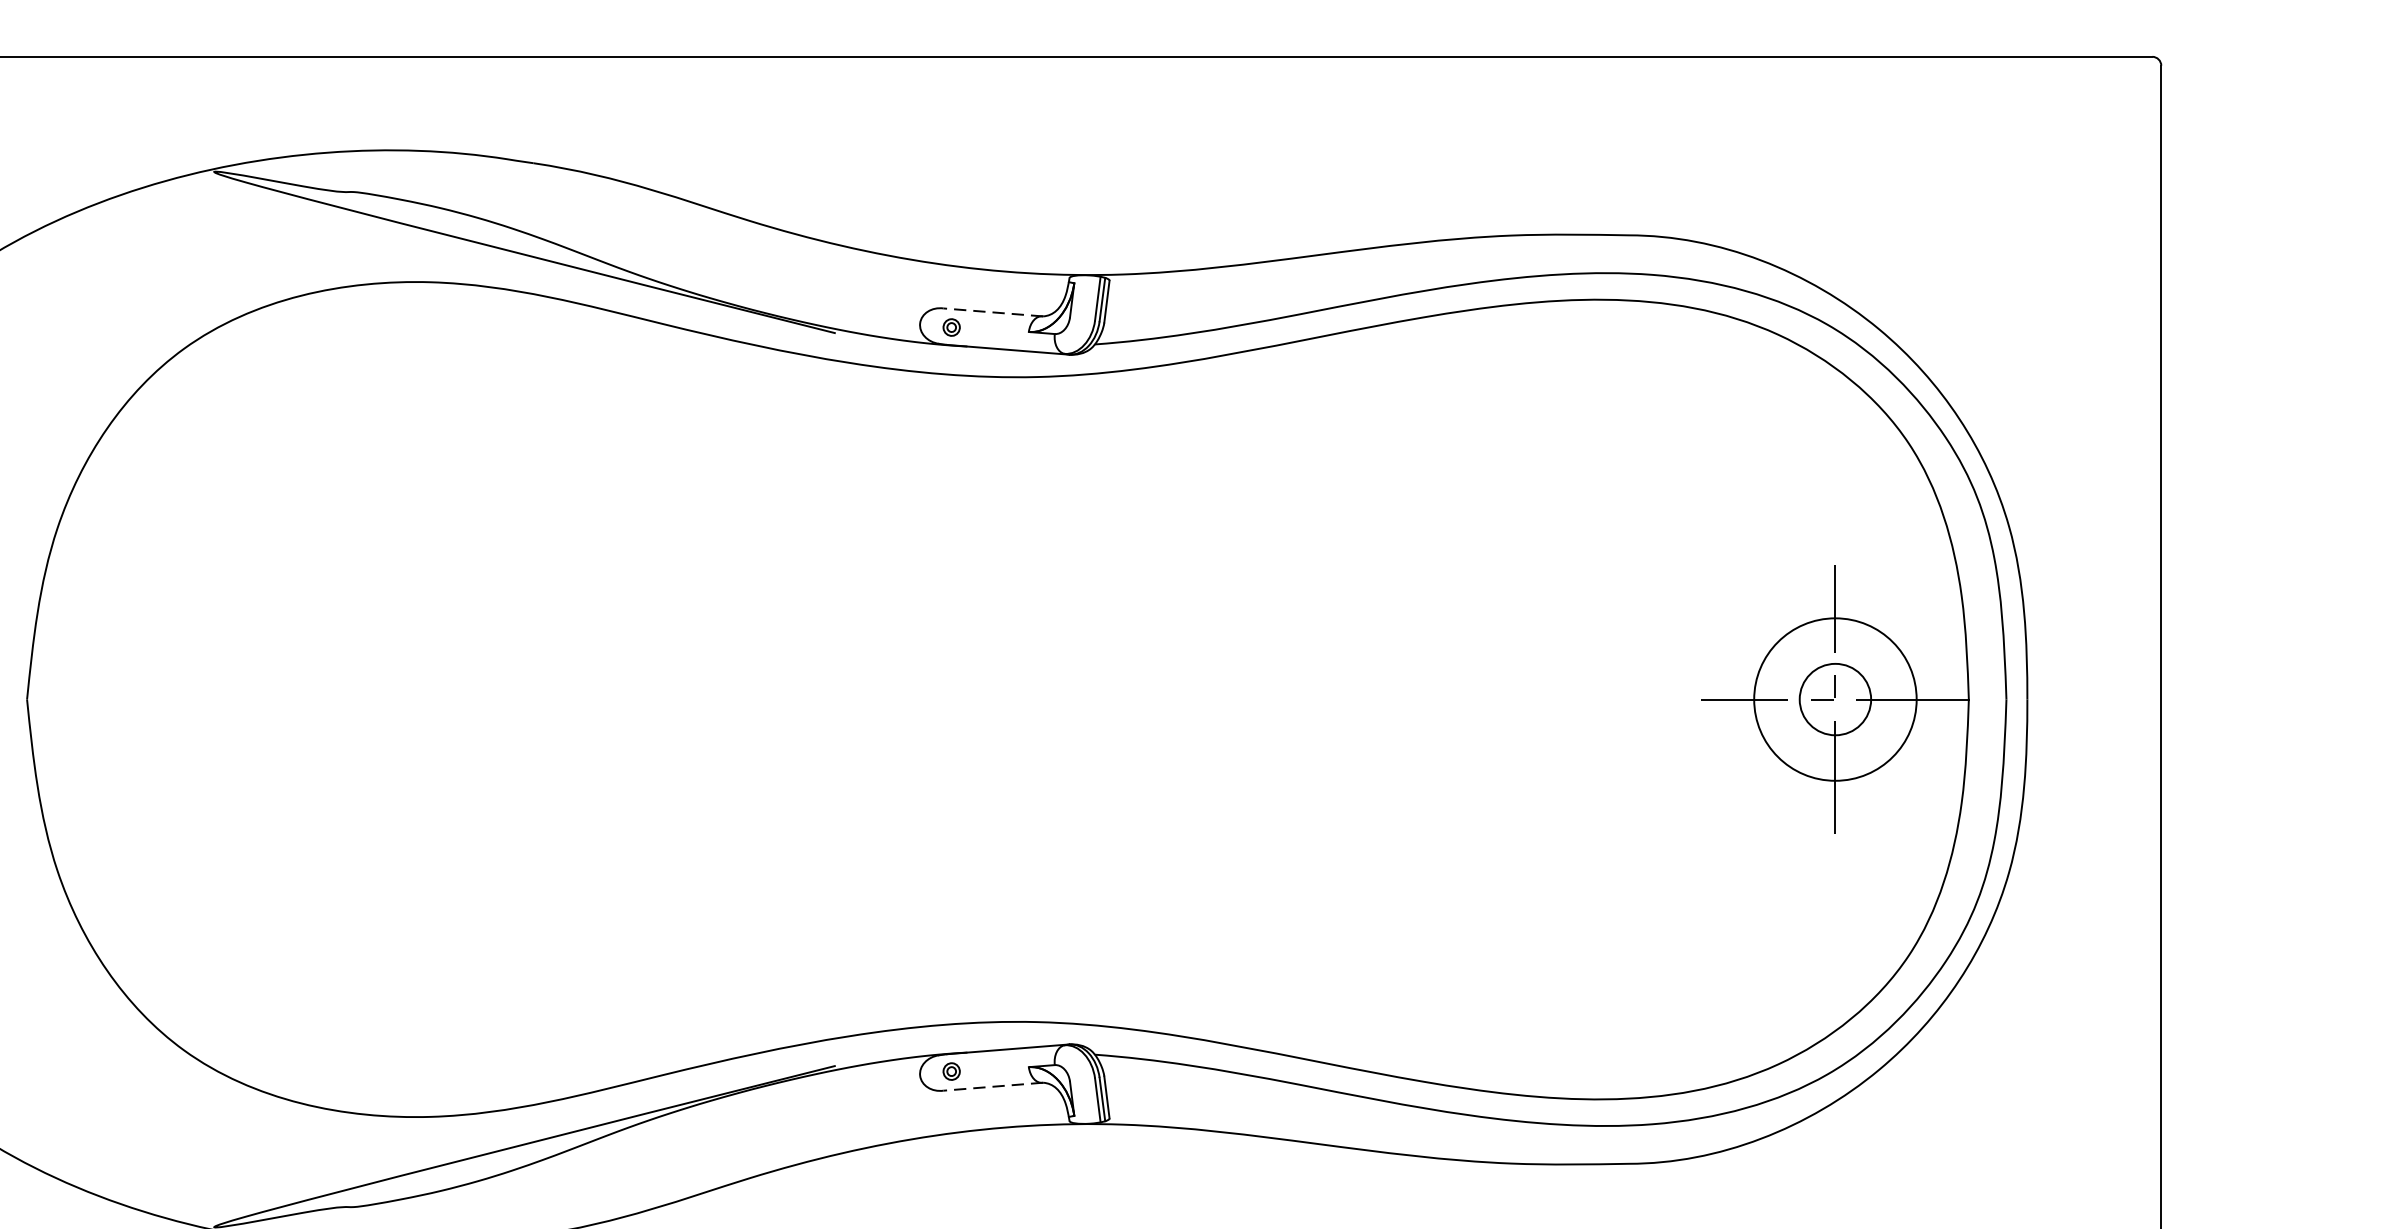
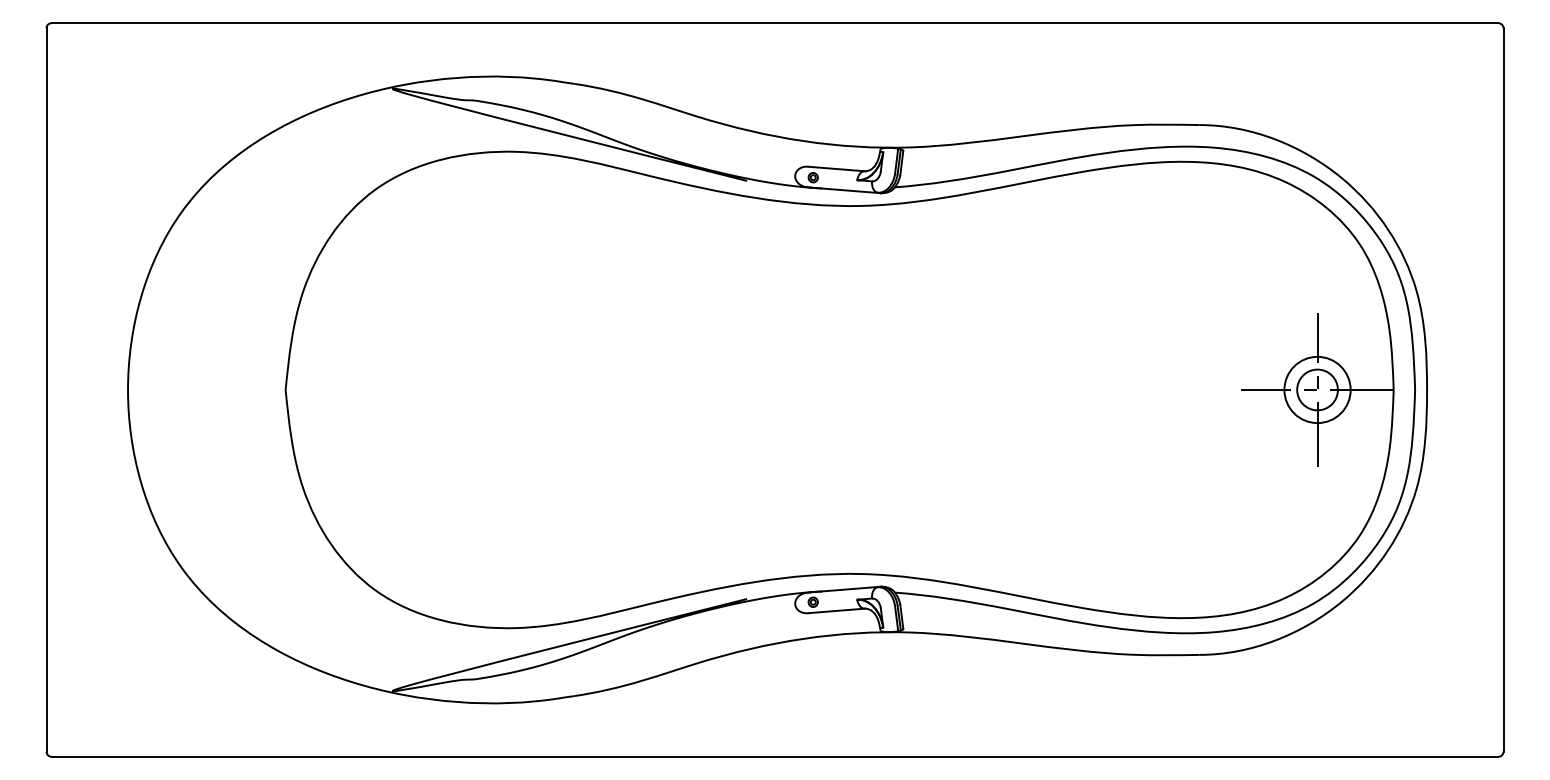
line: (994, 313) -> (837, 169), dashed -> solid
circle: (1835, 698) -> (1317, 389), size x0.71
line: (994, 1086) -> (837, 610), dashed -> solid

